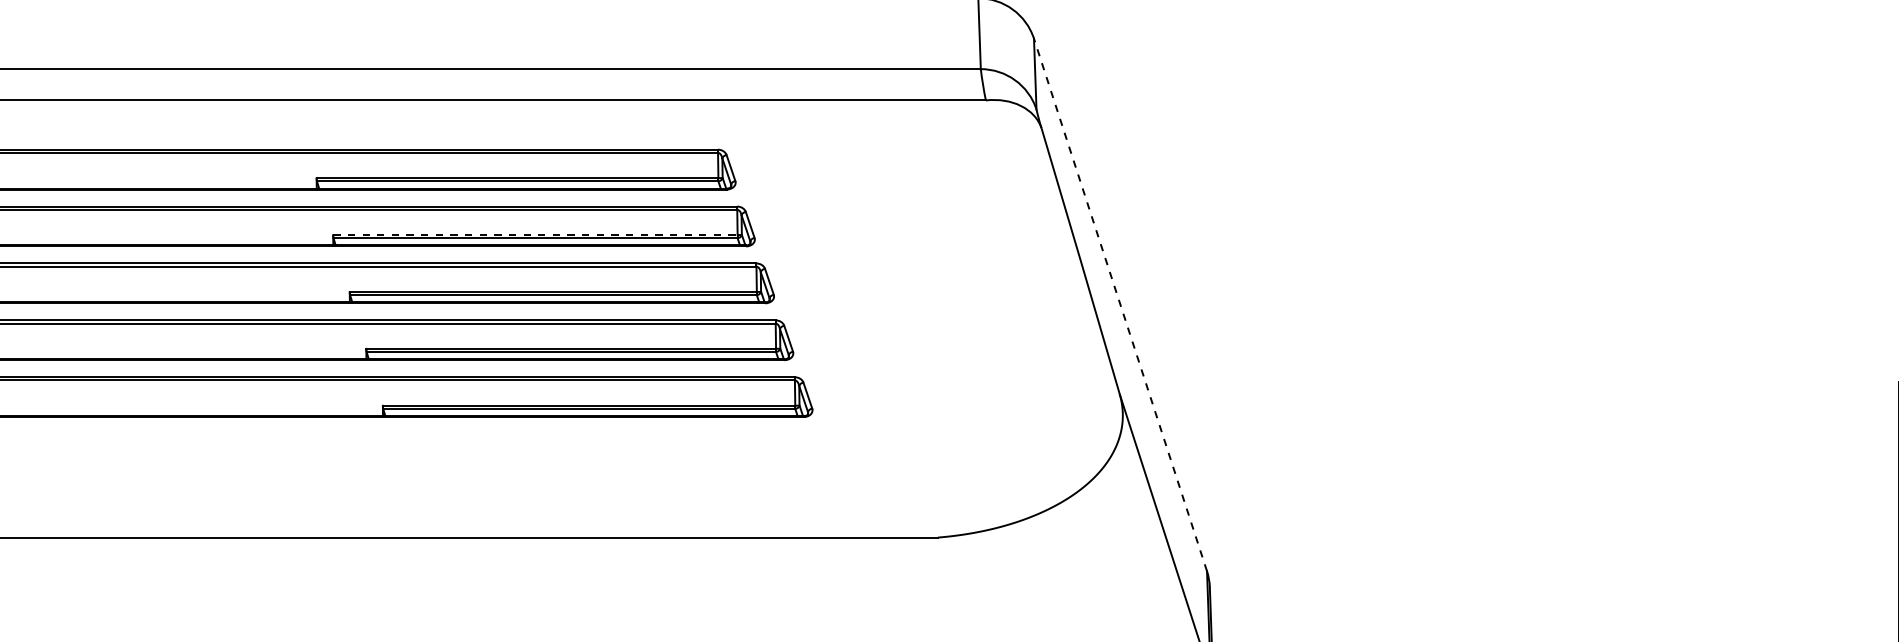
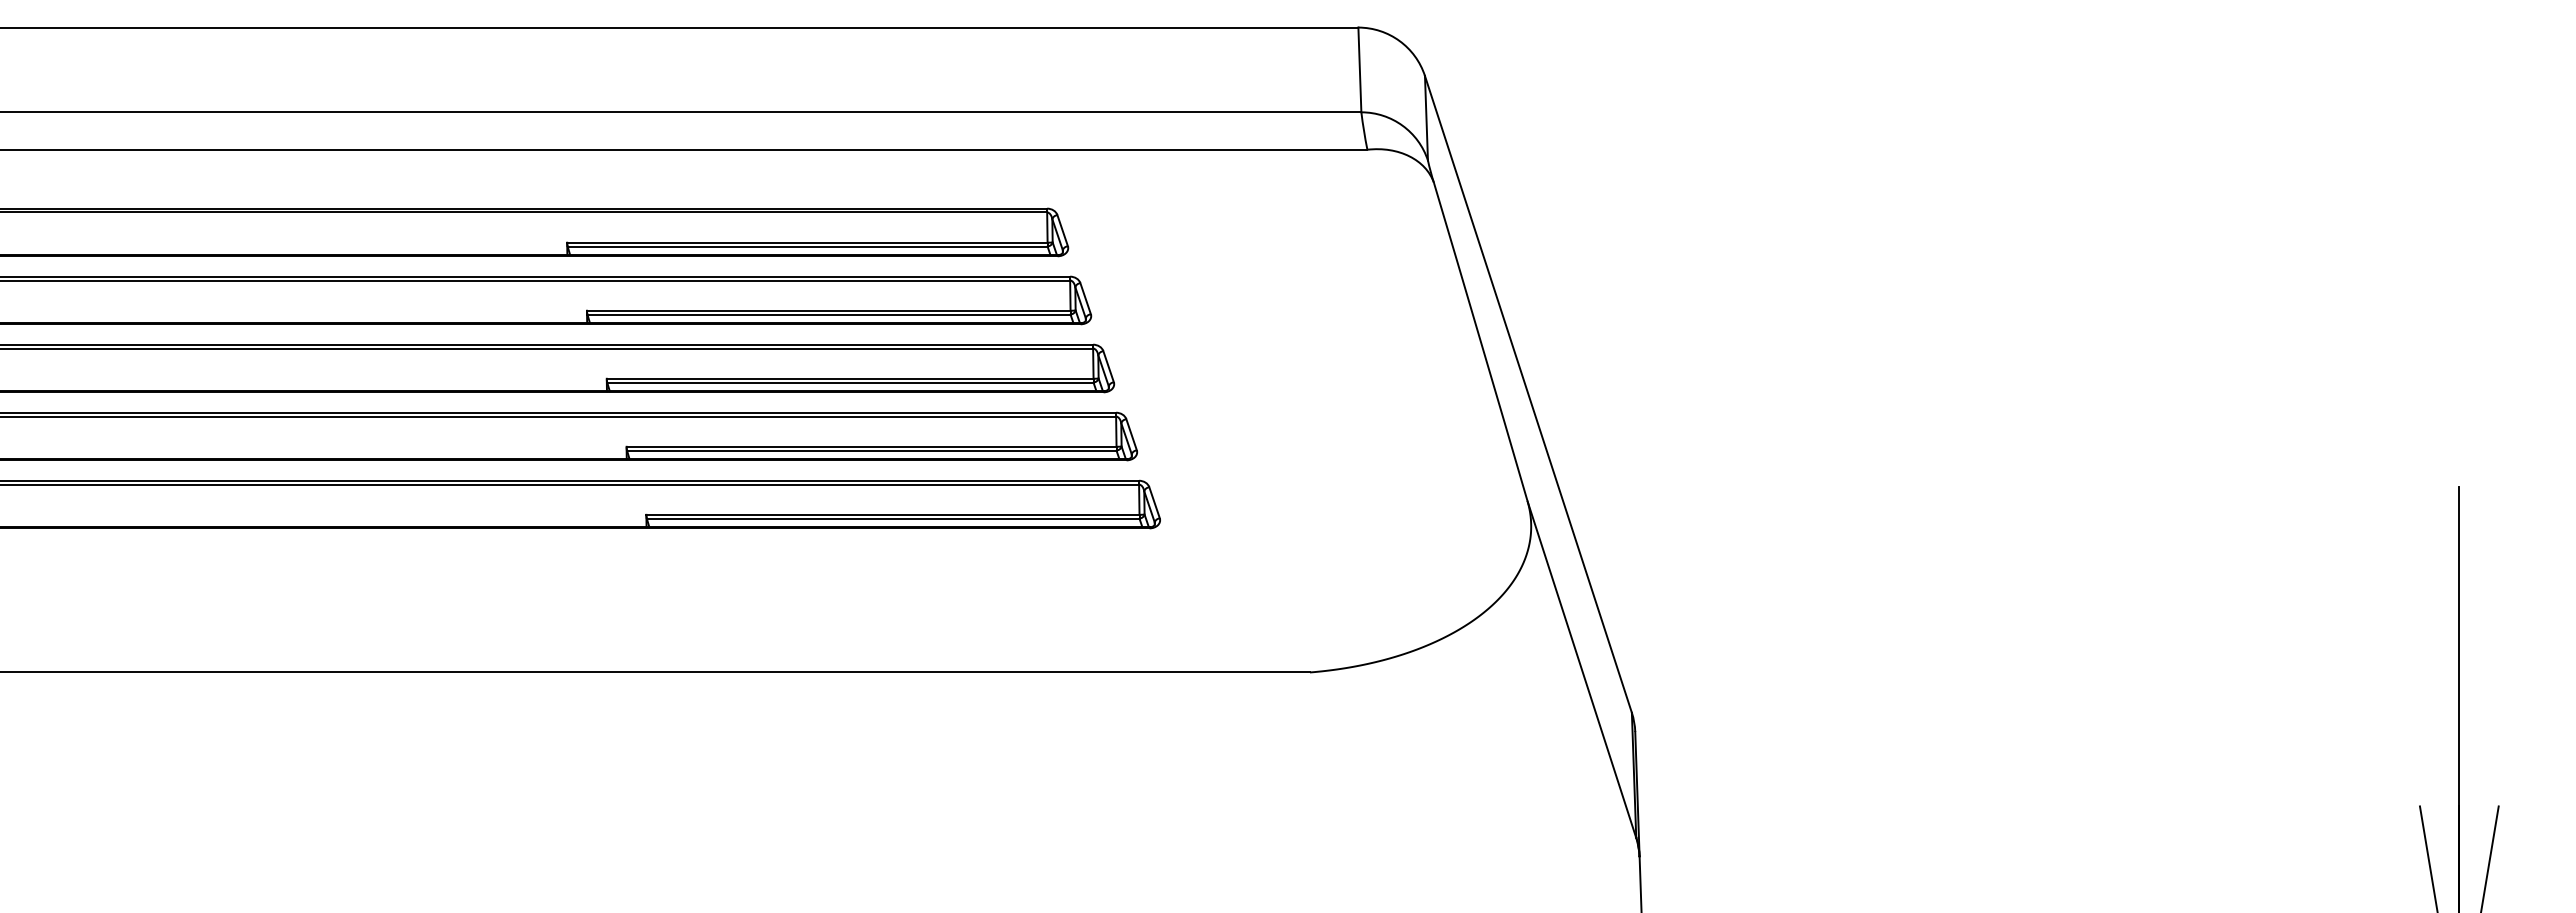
line: (535, 234) -> (828, 310), dashed -> solid
line: (1120, 305) -> (1528, 394), dashed -> solid

